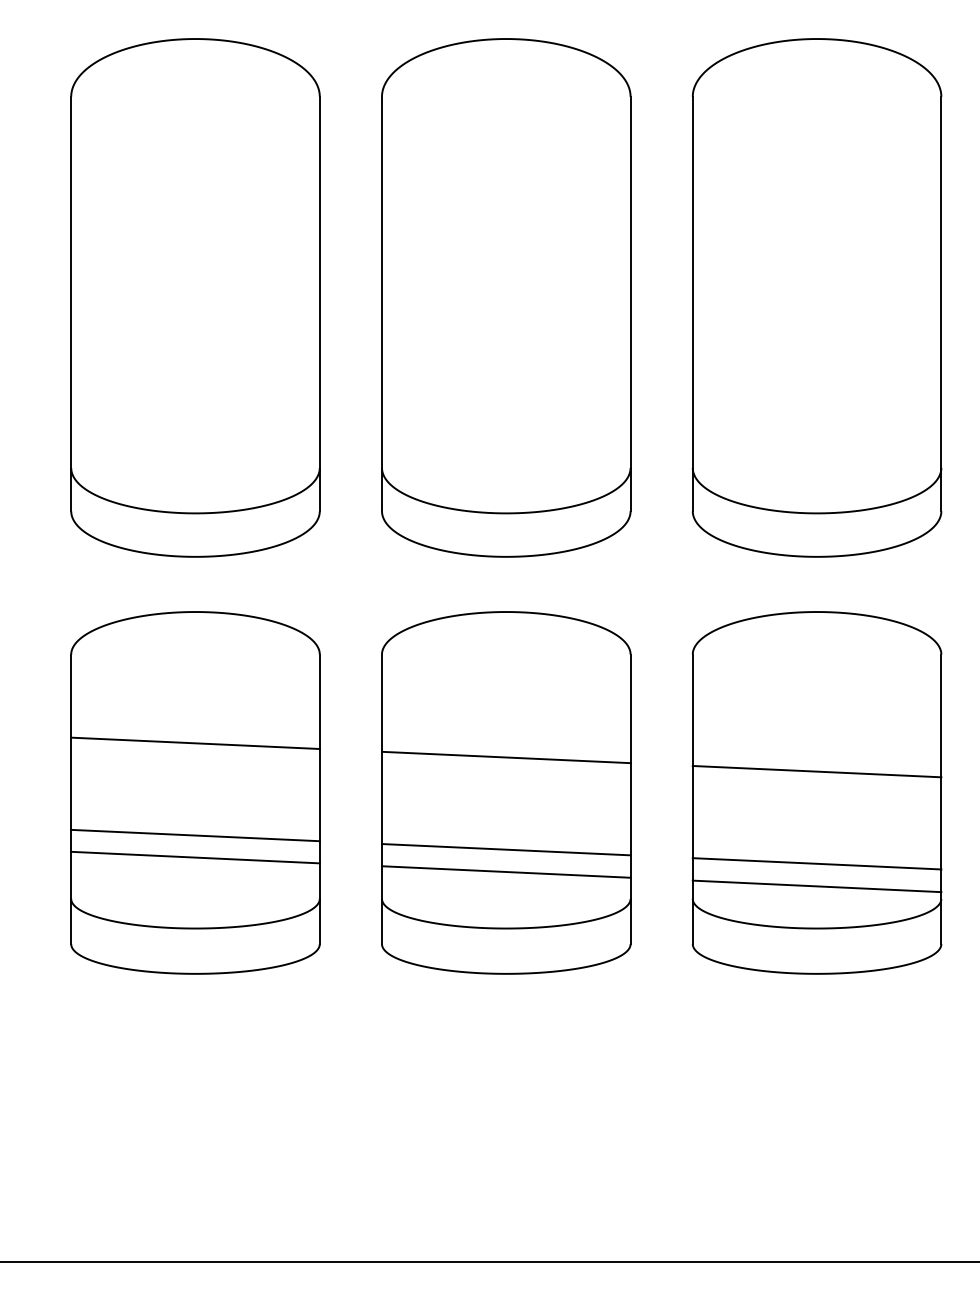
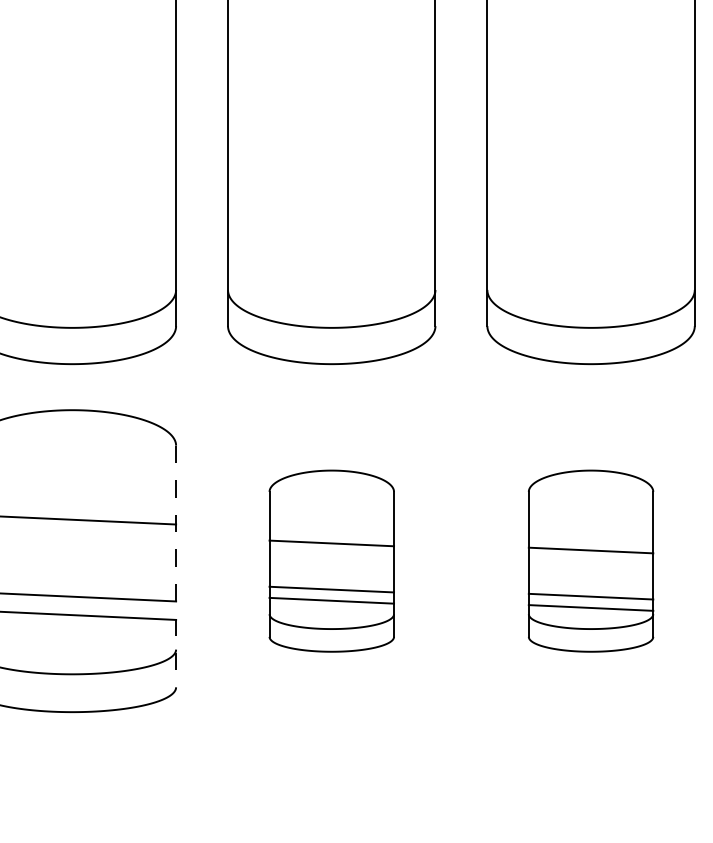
part: (506, 792) -> (331, 560), size x0.6
part: (816, 792) -> (590, 560), size x0.6
line: (319, 799) -> (175, 566), solid -> dashed

